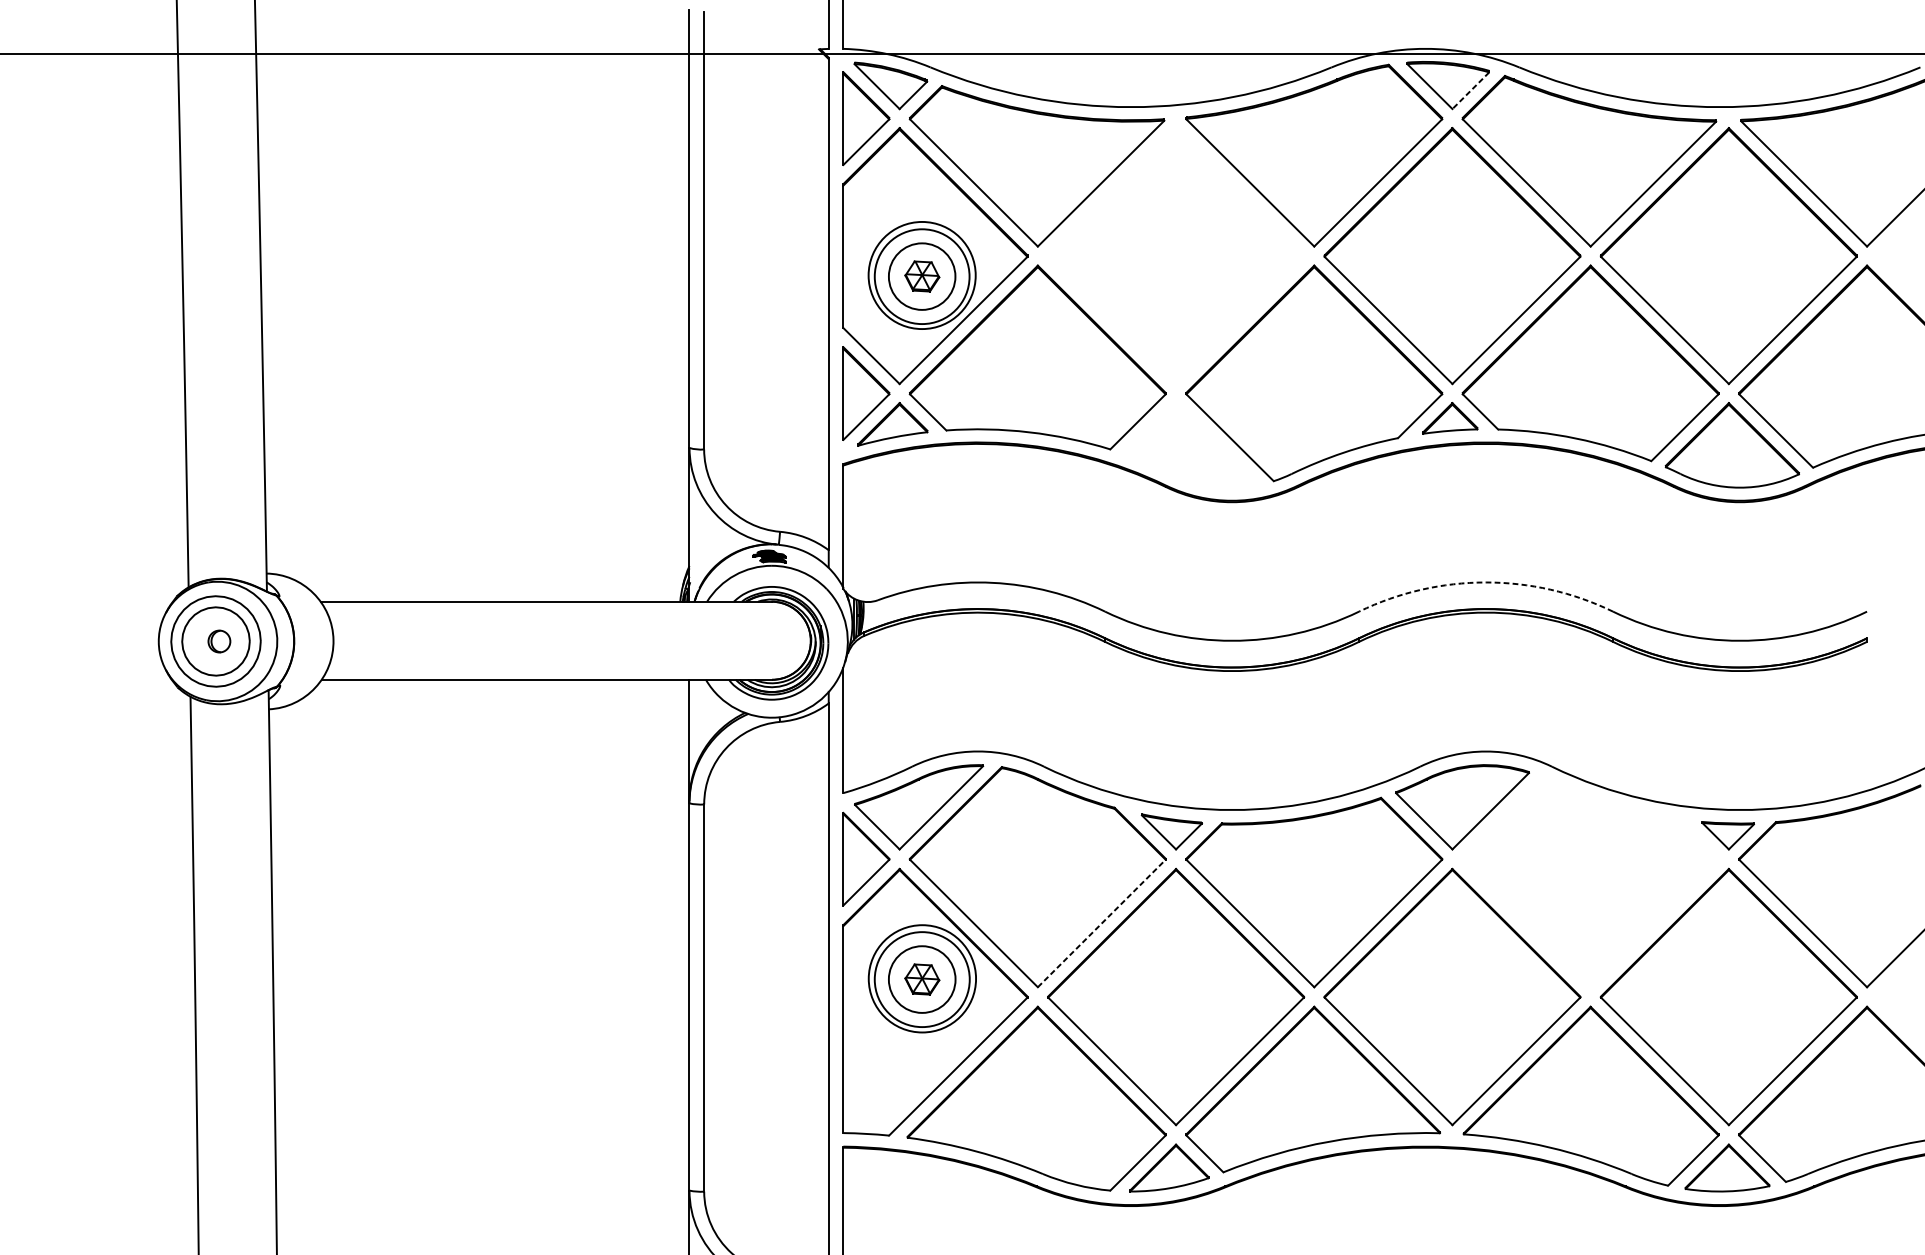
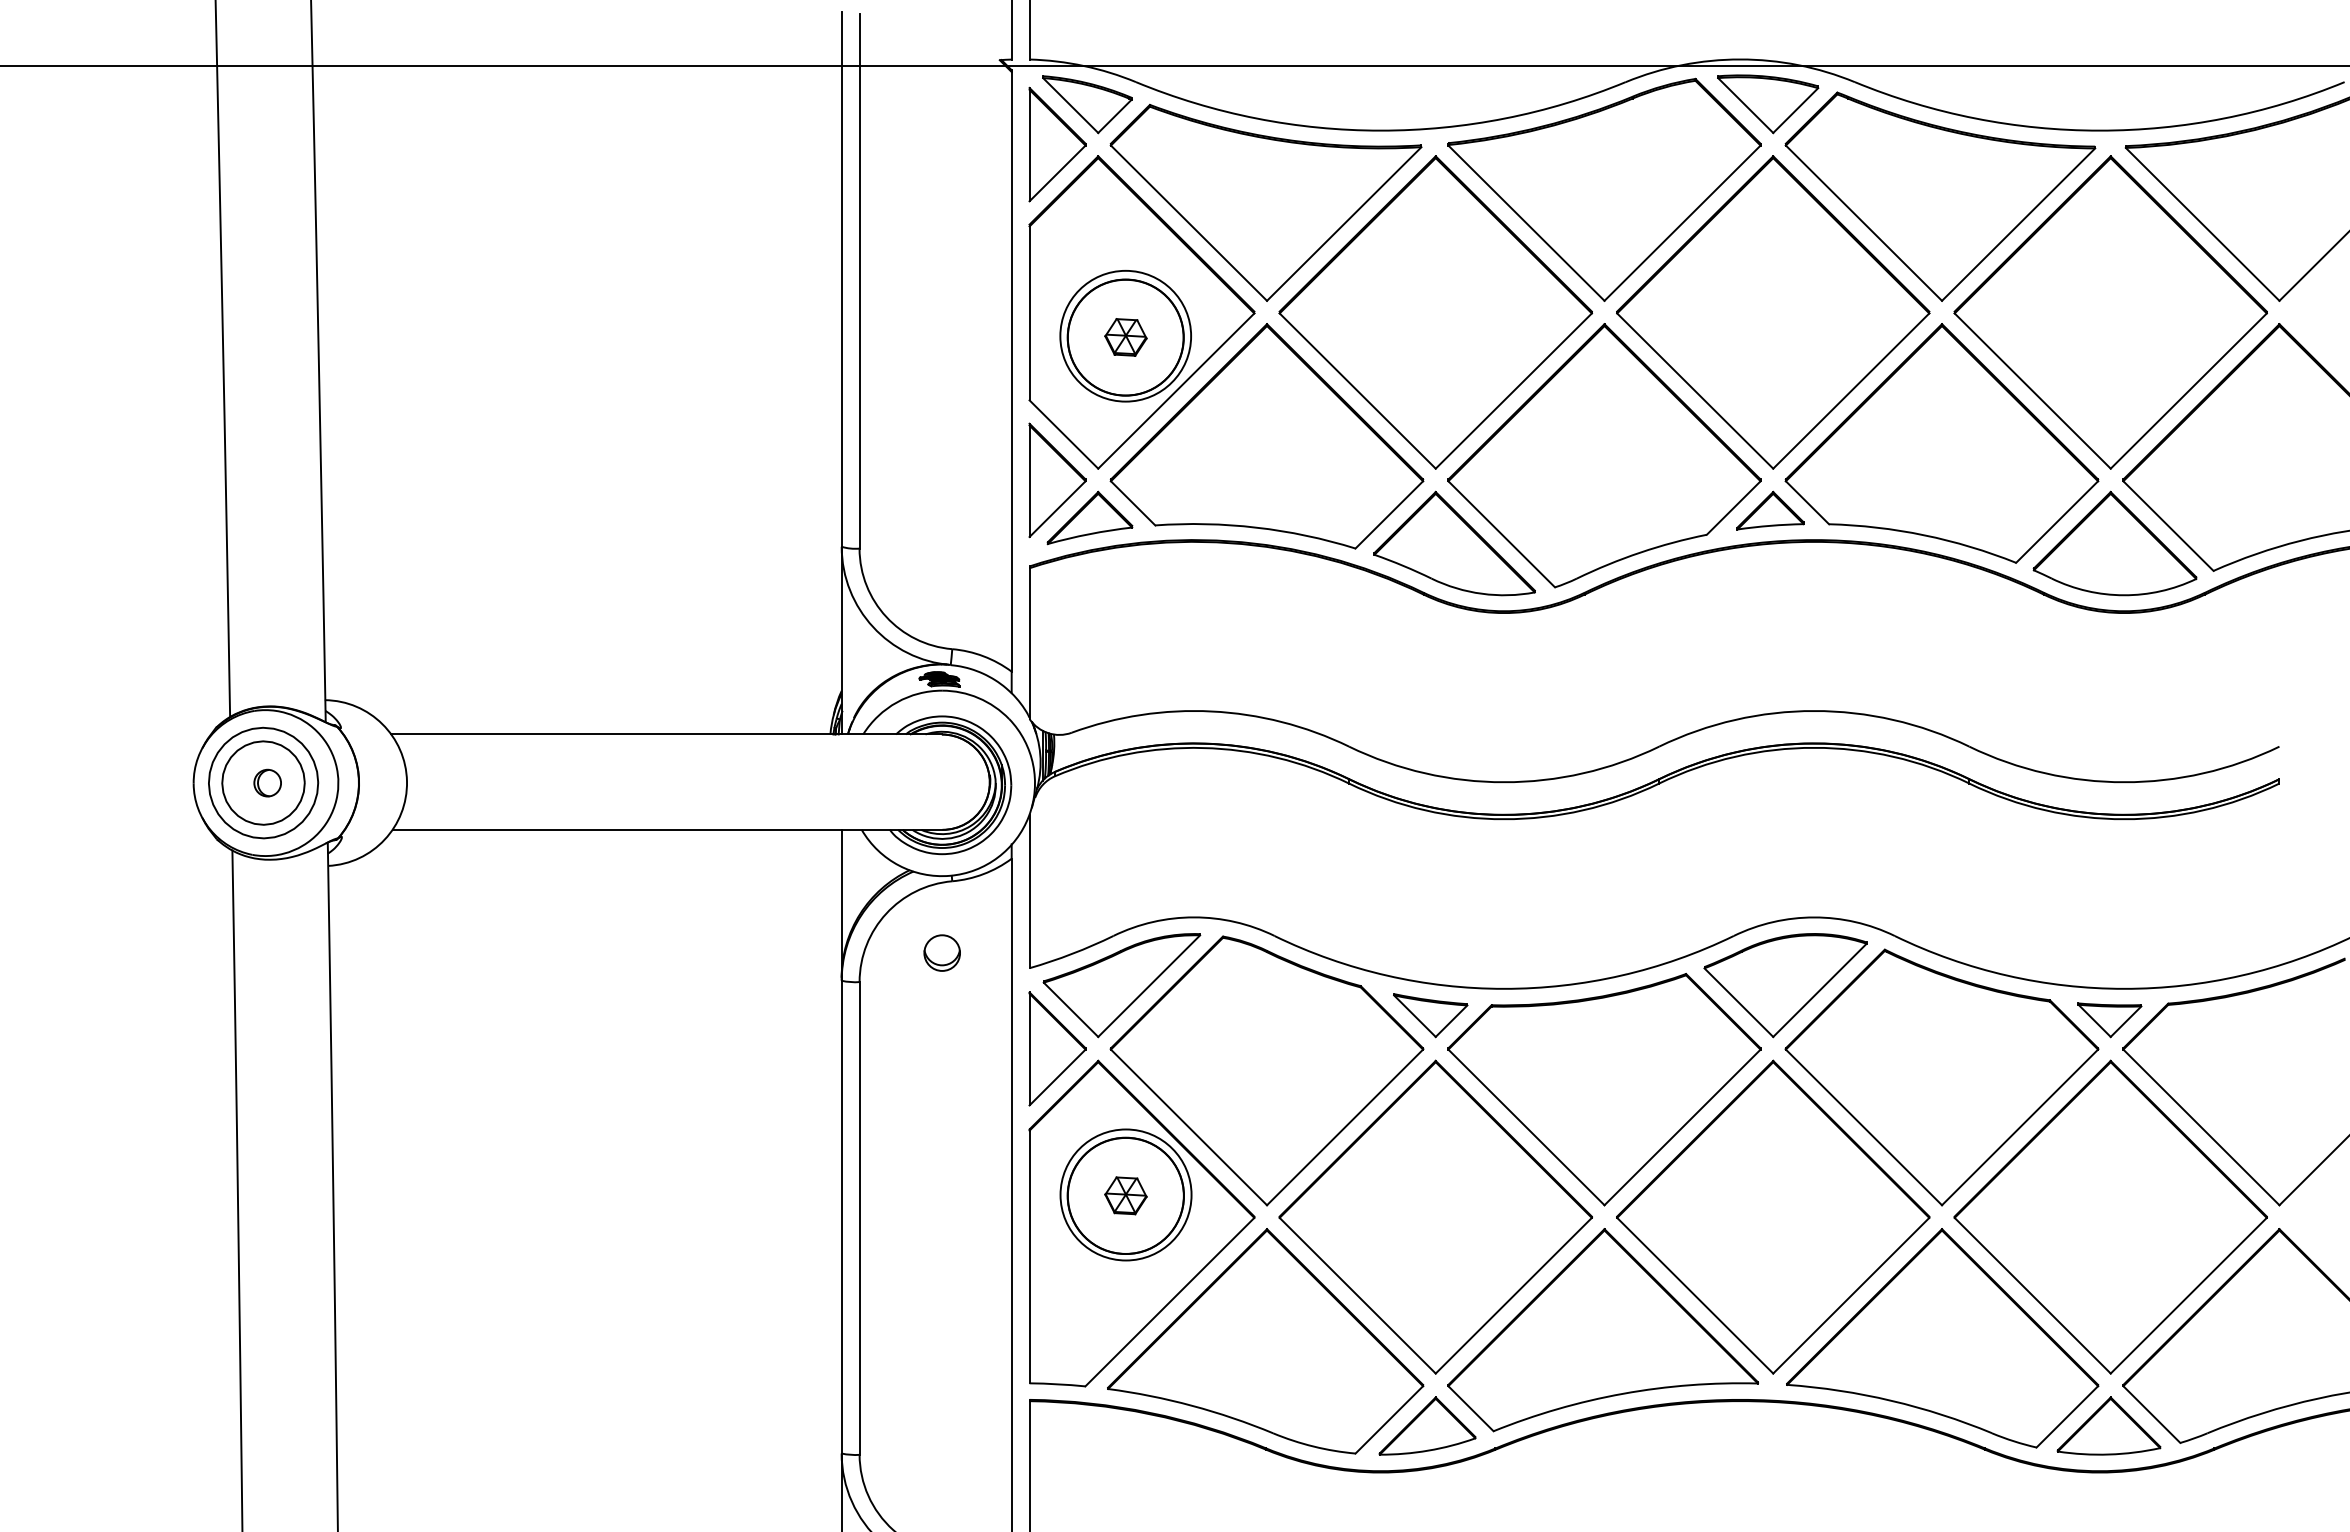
line: (1470, 90) -> (1795, 110), dashed -> solid
part: (1175, 256) -> (1435, 312), added
circle: (921, 276) -> (1125, 337), size x1.43
part: (1191, 445) -> (1454, 543), added
arc: (1486, 582) -> (1814, 711), dashed -> solid
part: (771, 780) -> (941, 952), added
part: (1590, 882) -> (1941, 1077), added
line: (1102, 923) -> (1345, 1127), dashed -> solid
circle: (921, 979) -> (1125, 1195), size x1.43

